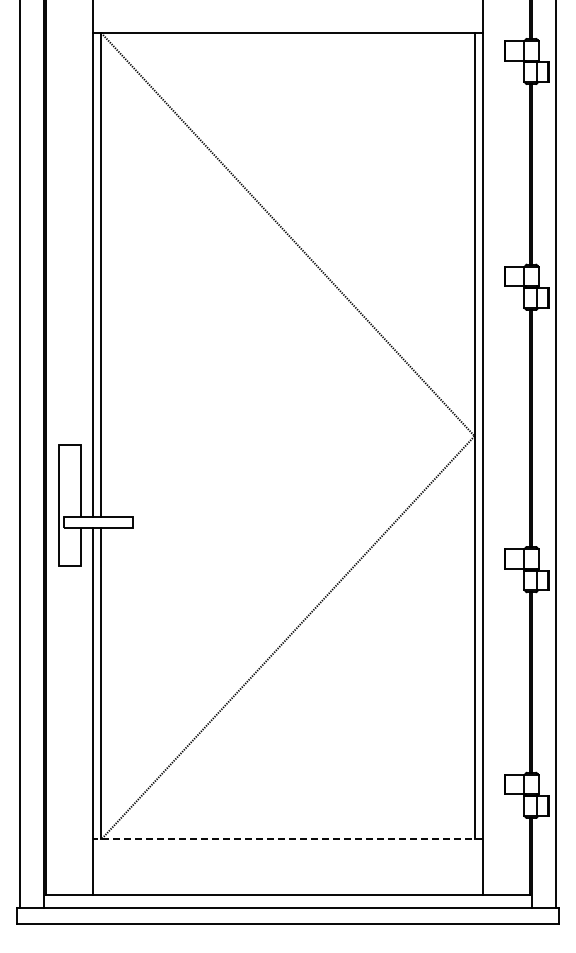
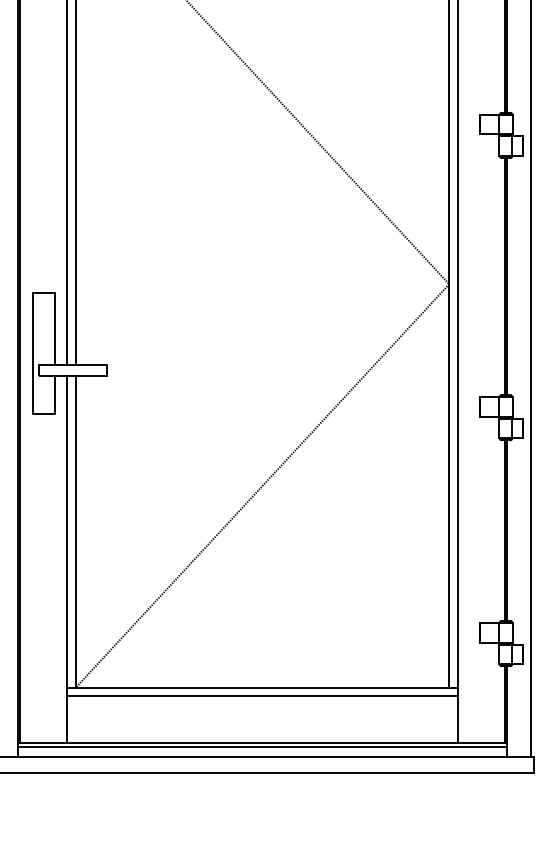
line: (287, 839) -> (262, 687), dashed -> solid
line: (287, 848) -> (262, 696), added
line: (287, 898) -> (262, 746), added

